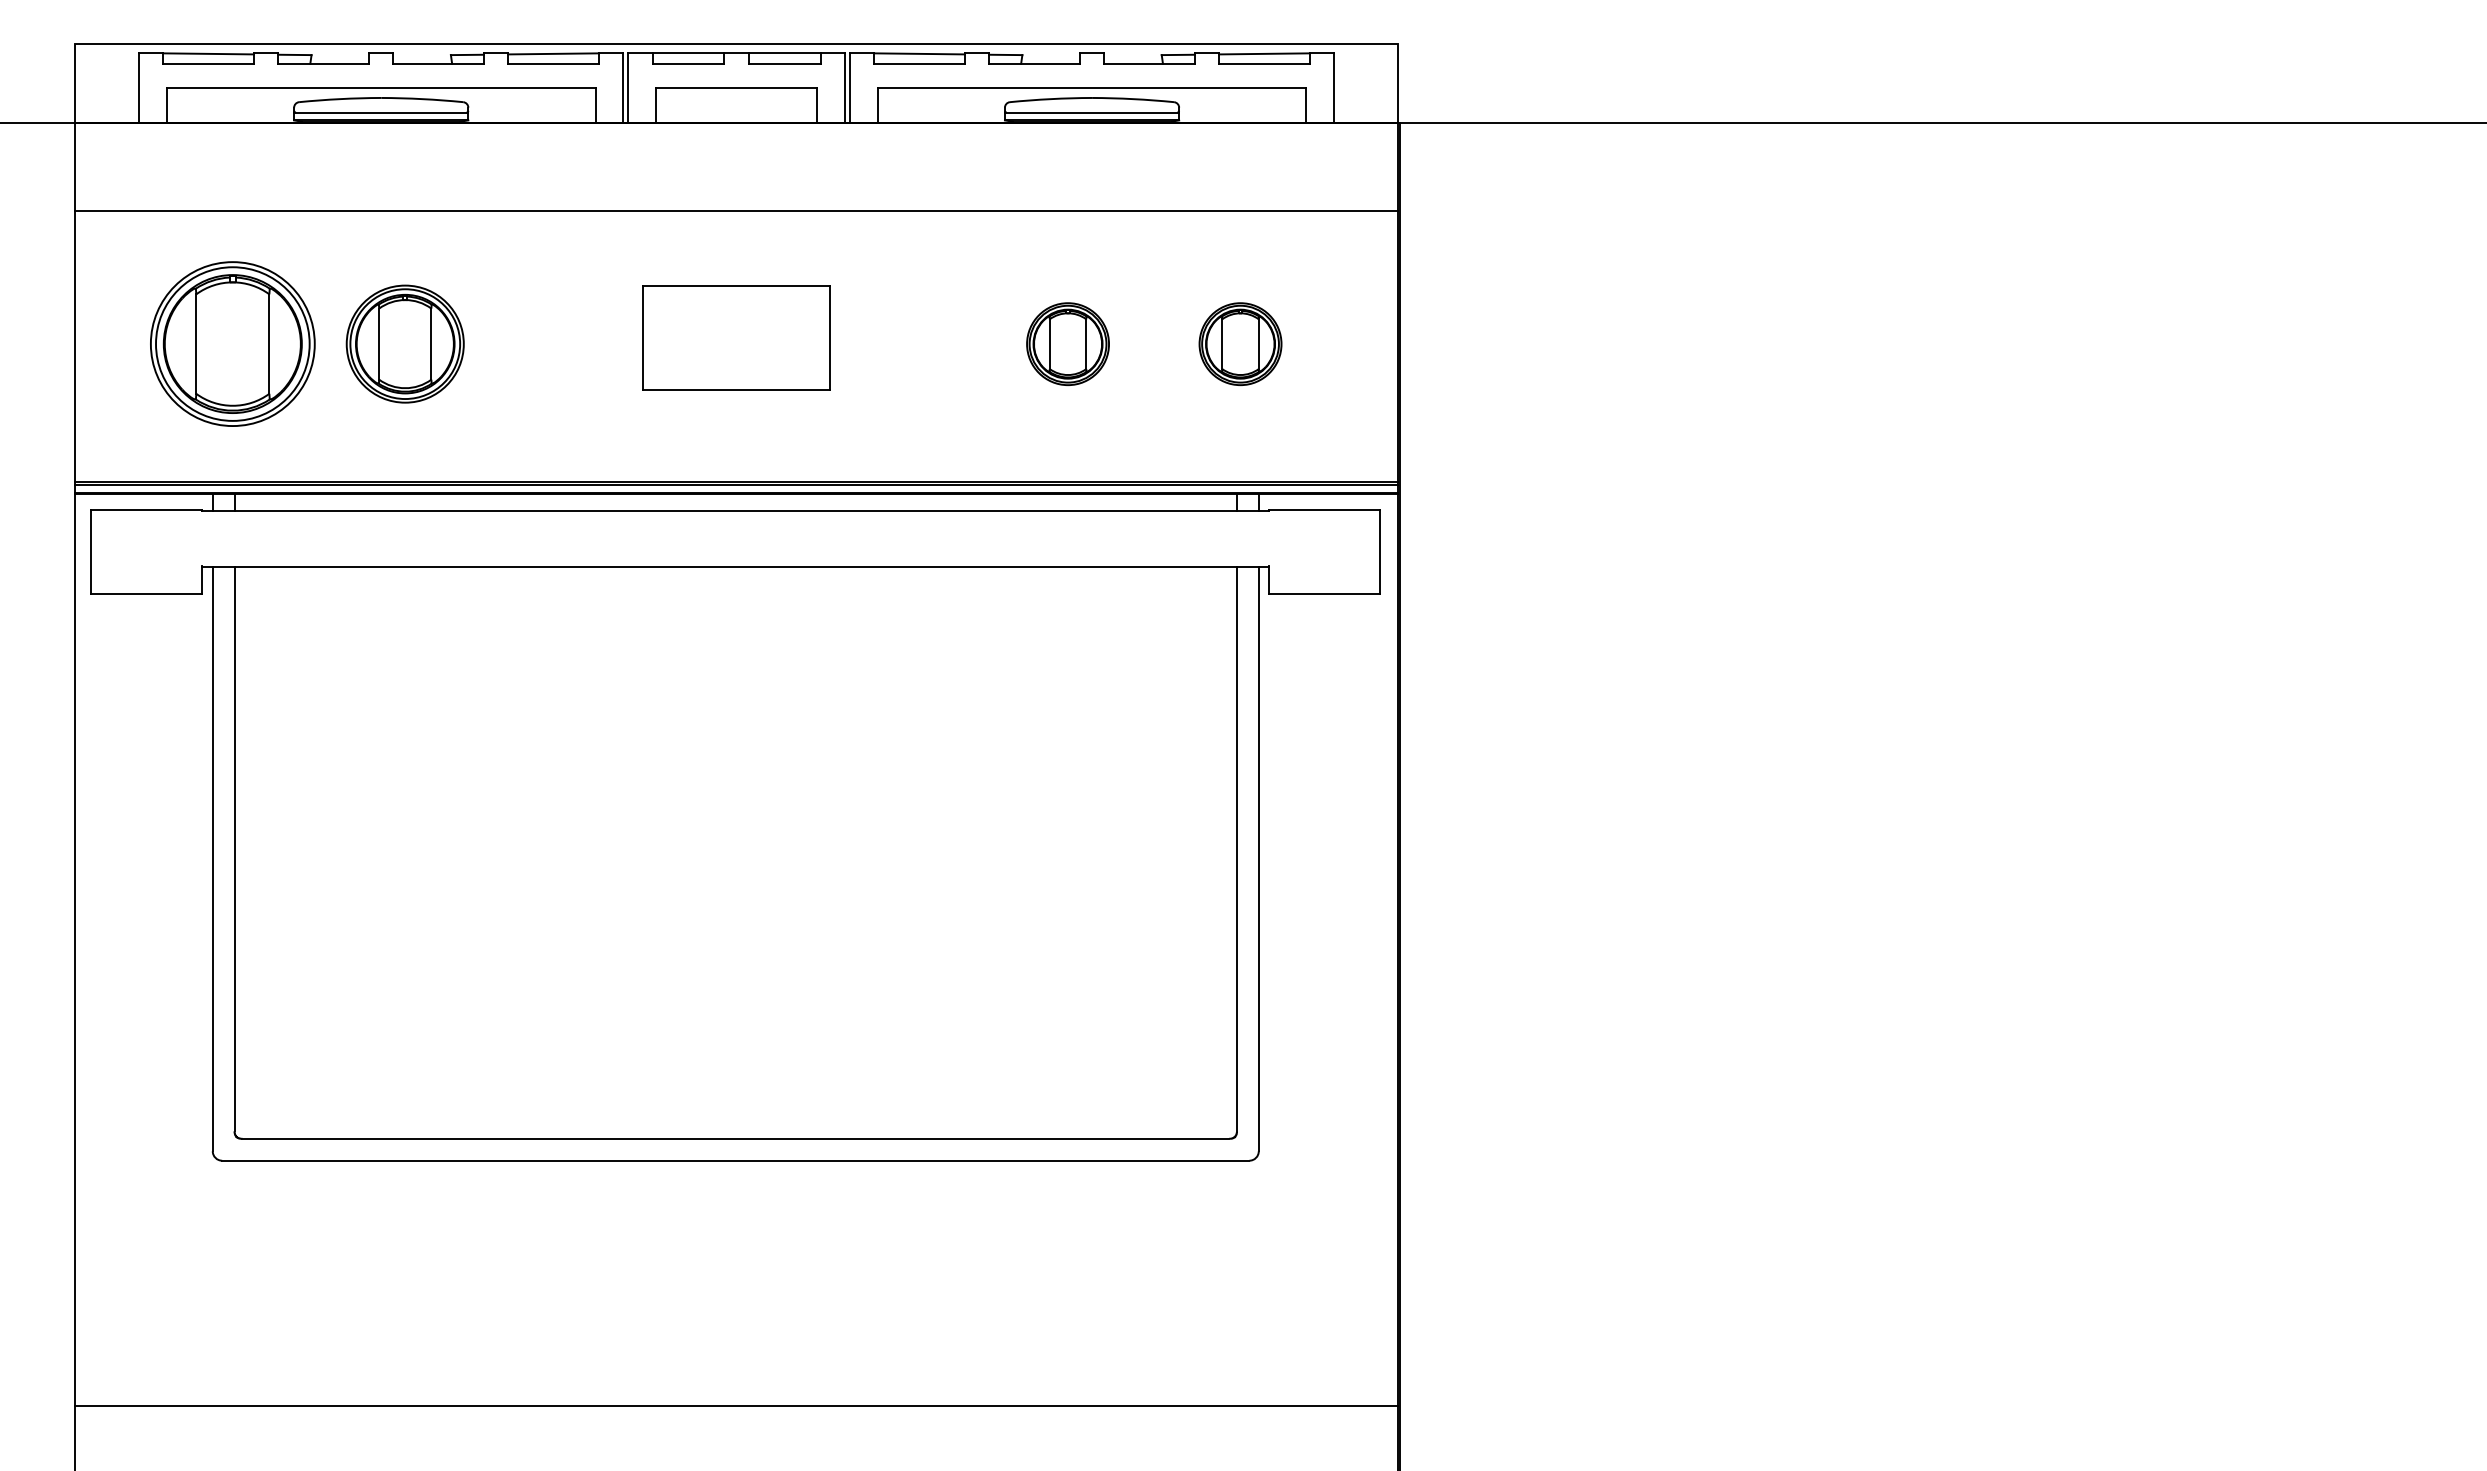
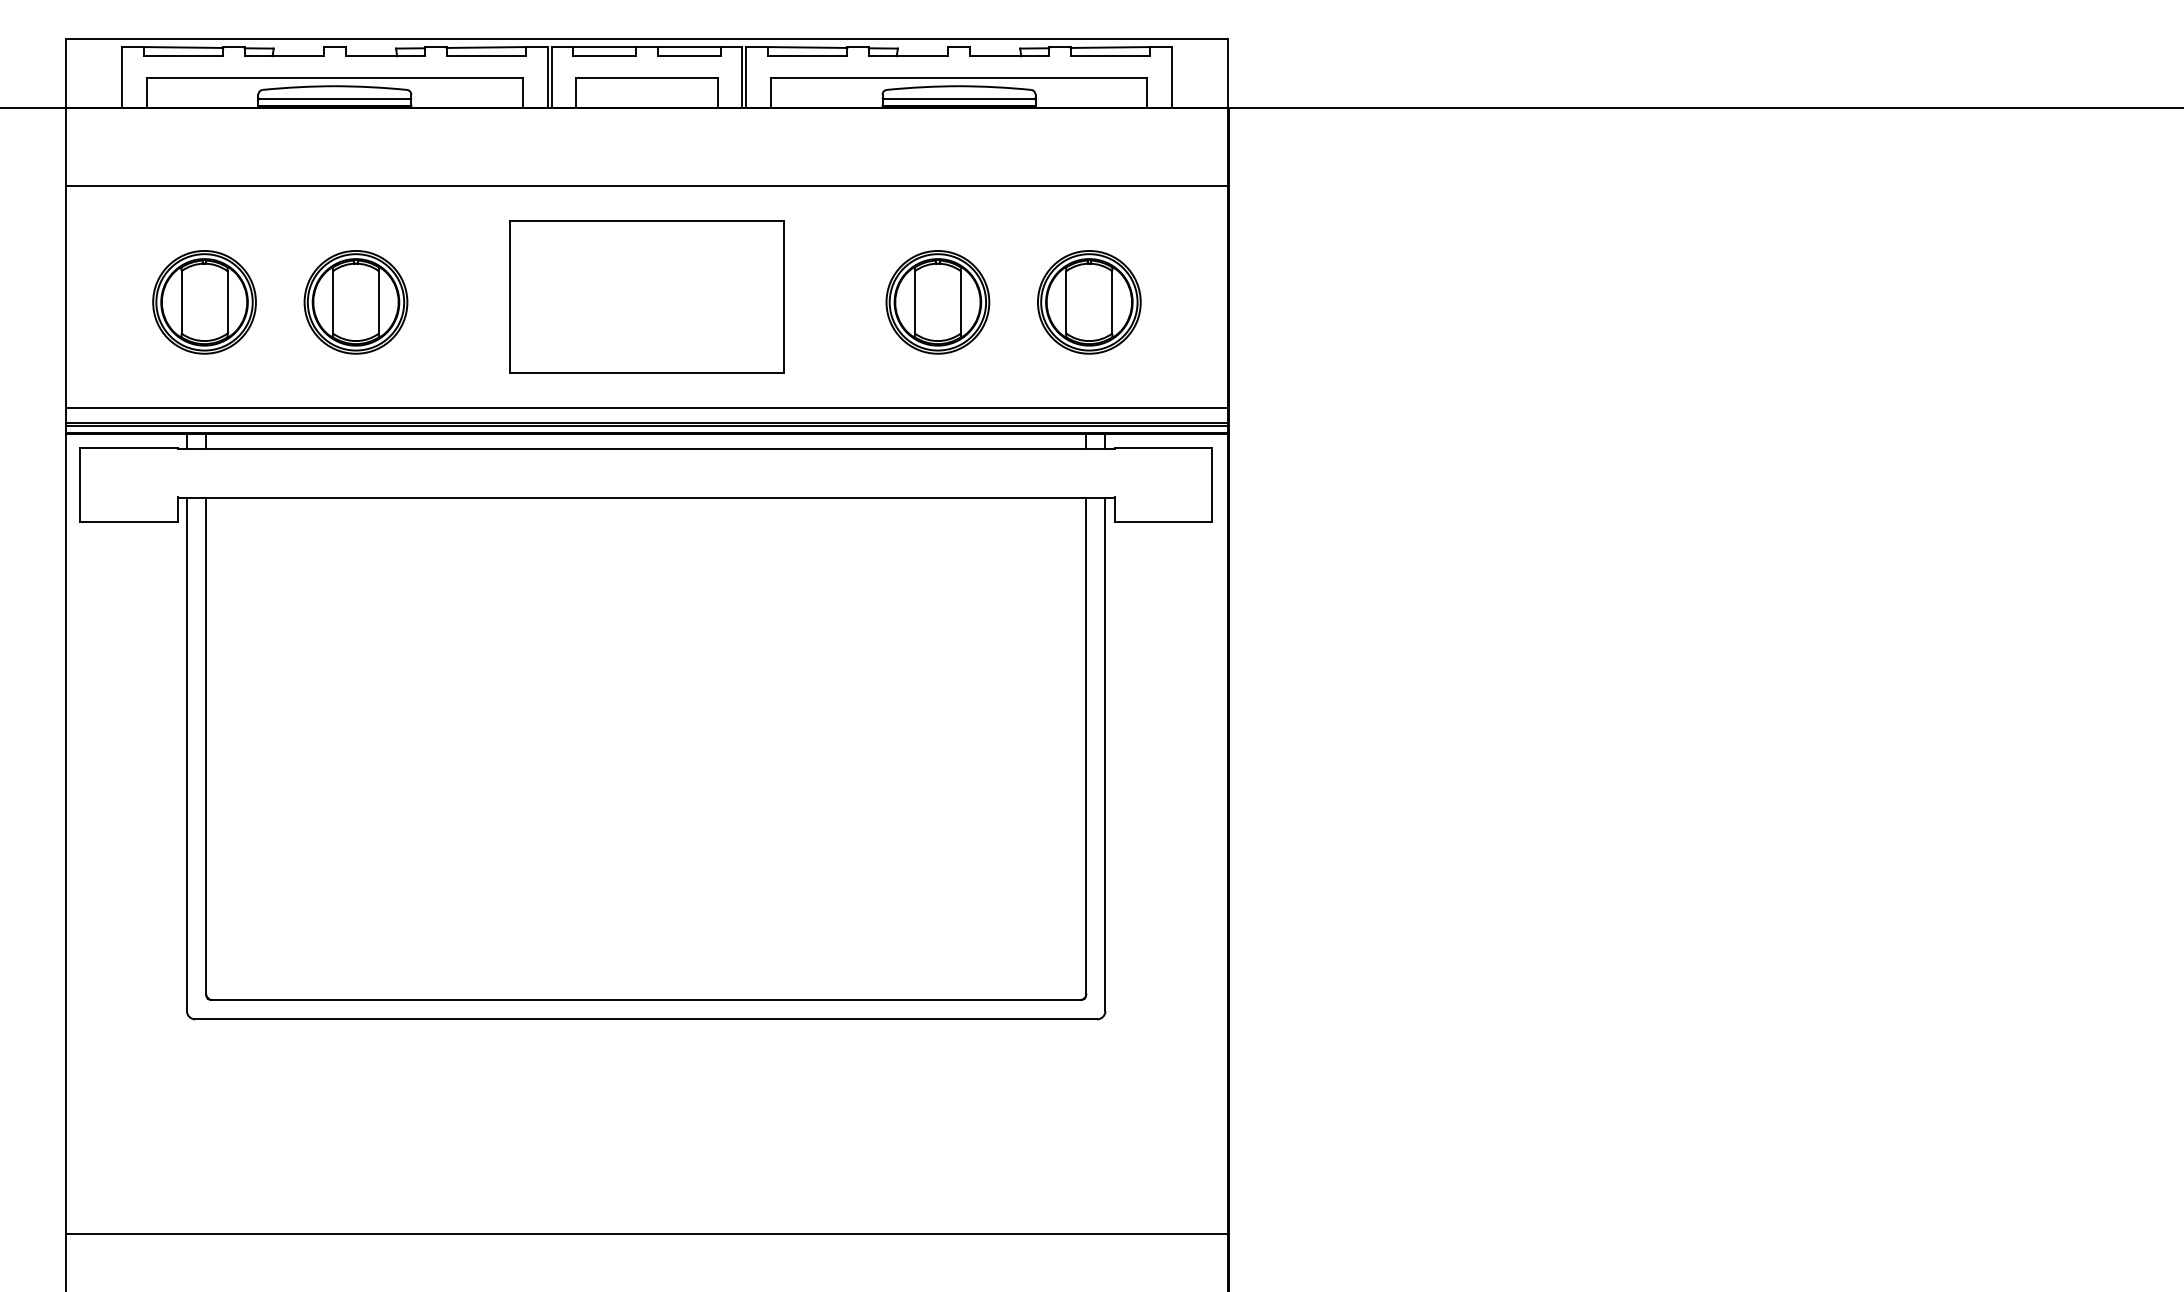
part: (736, 337) -> (646, 296), size x1.67
part: (232, 344) -> (204, 302), size x0.71
part: (1067, 344) -> (937, 302), size x1.43
part: (1240, 344) -> (1089, 302), size x1.43
line: (736, 463) -> (646, 407), added

